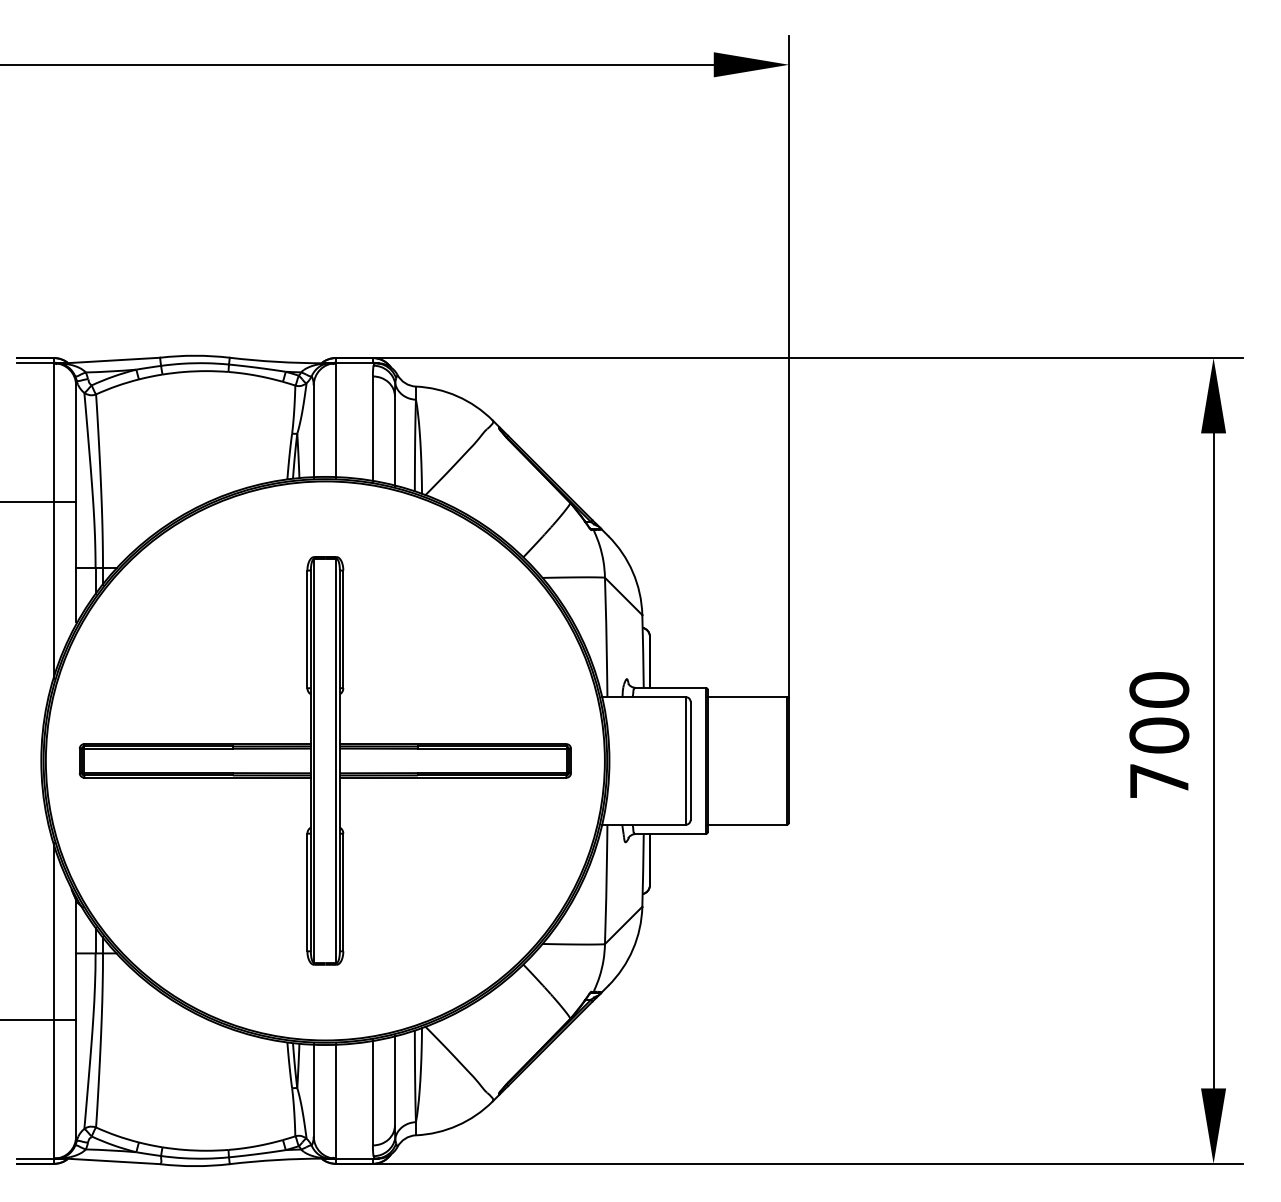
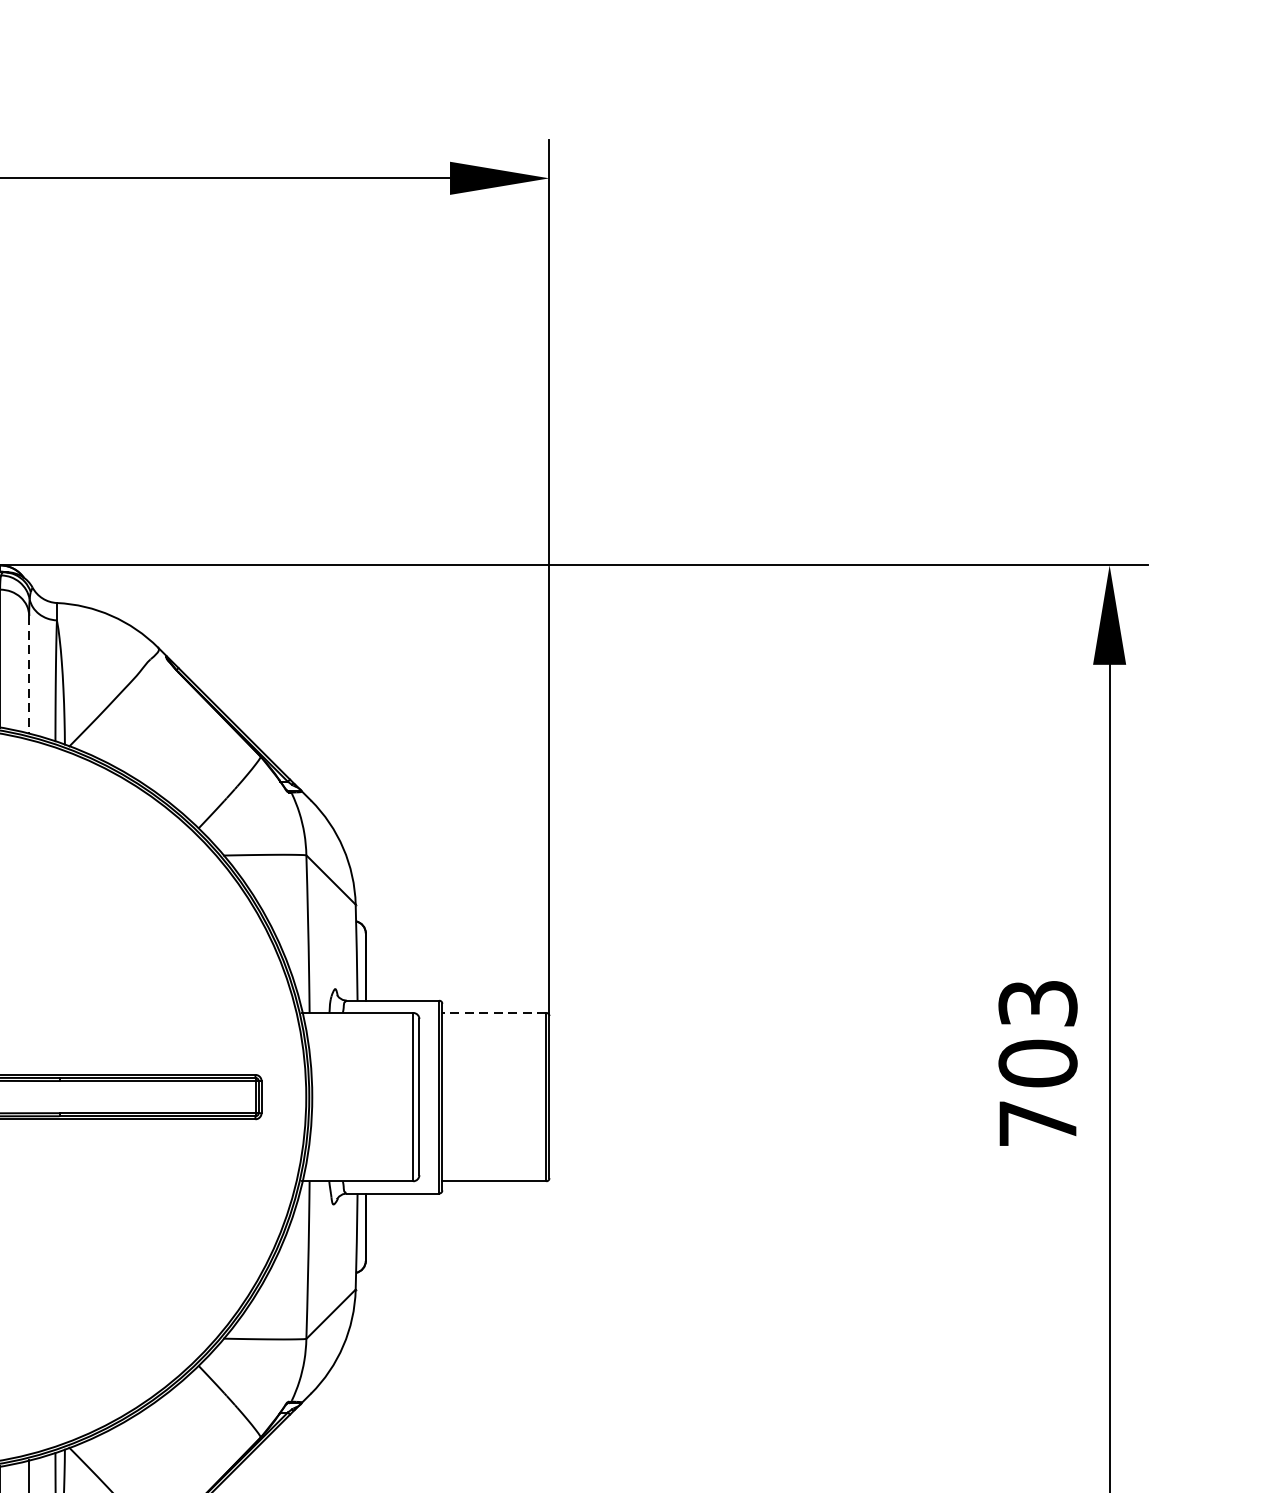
line: (394, 441) -> (28, 675), solid -> dashed
text: (1159, 689) -> (1038, 1002), 700 -> 703
line: (746, 697) -> (493, 1013), solid -> dashed

